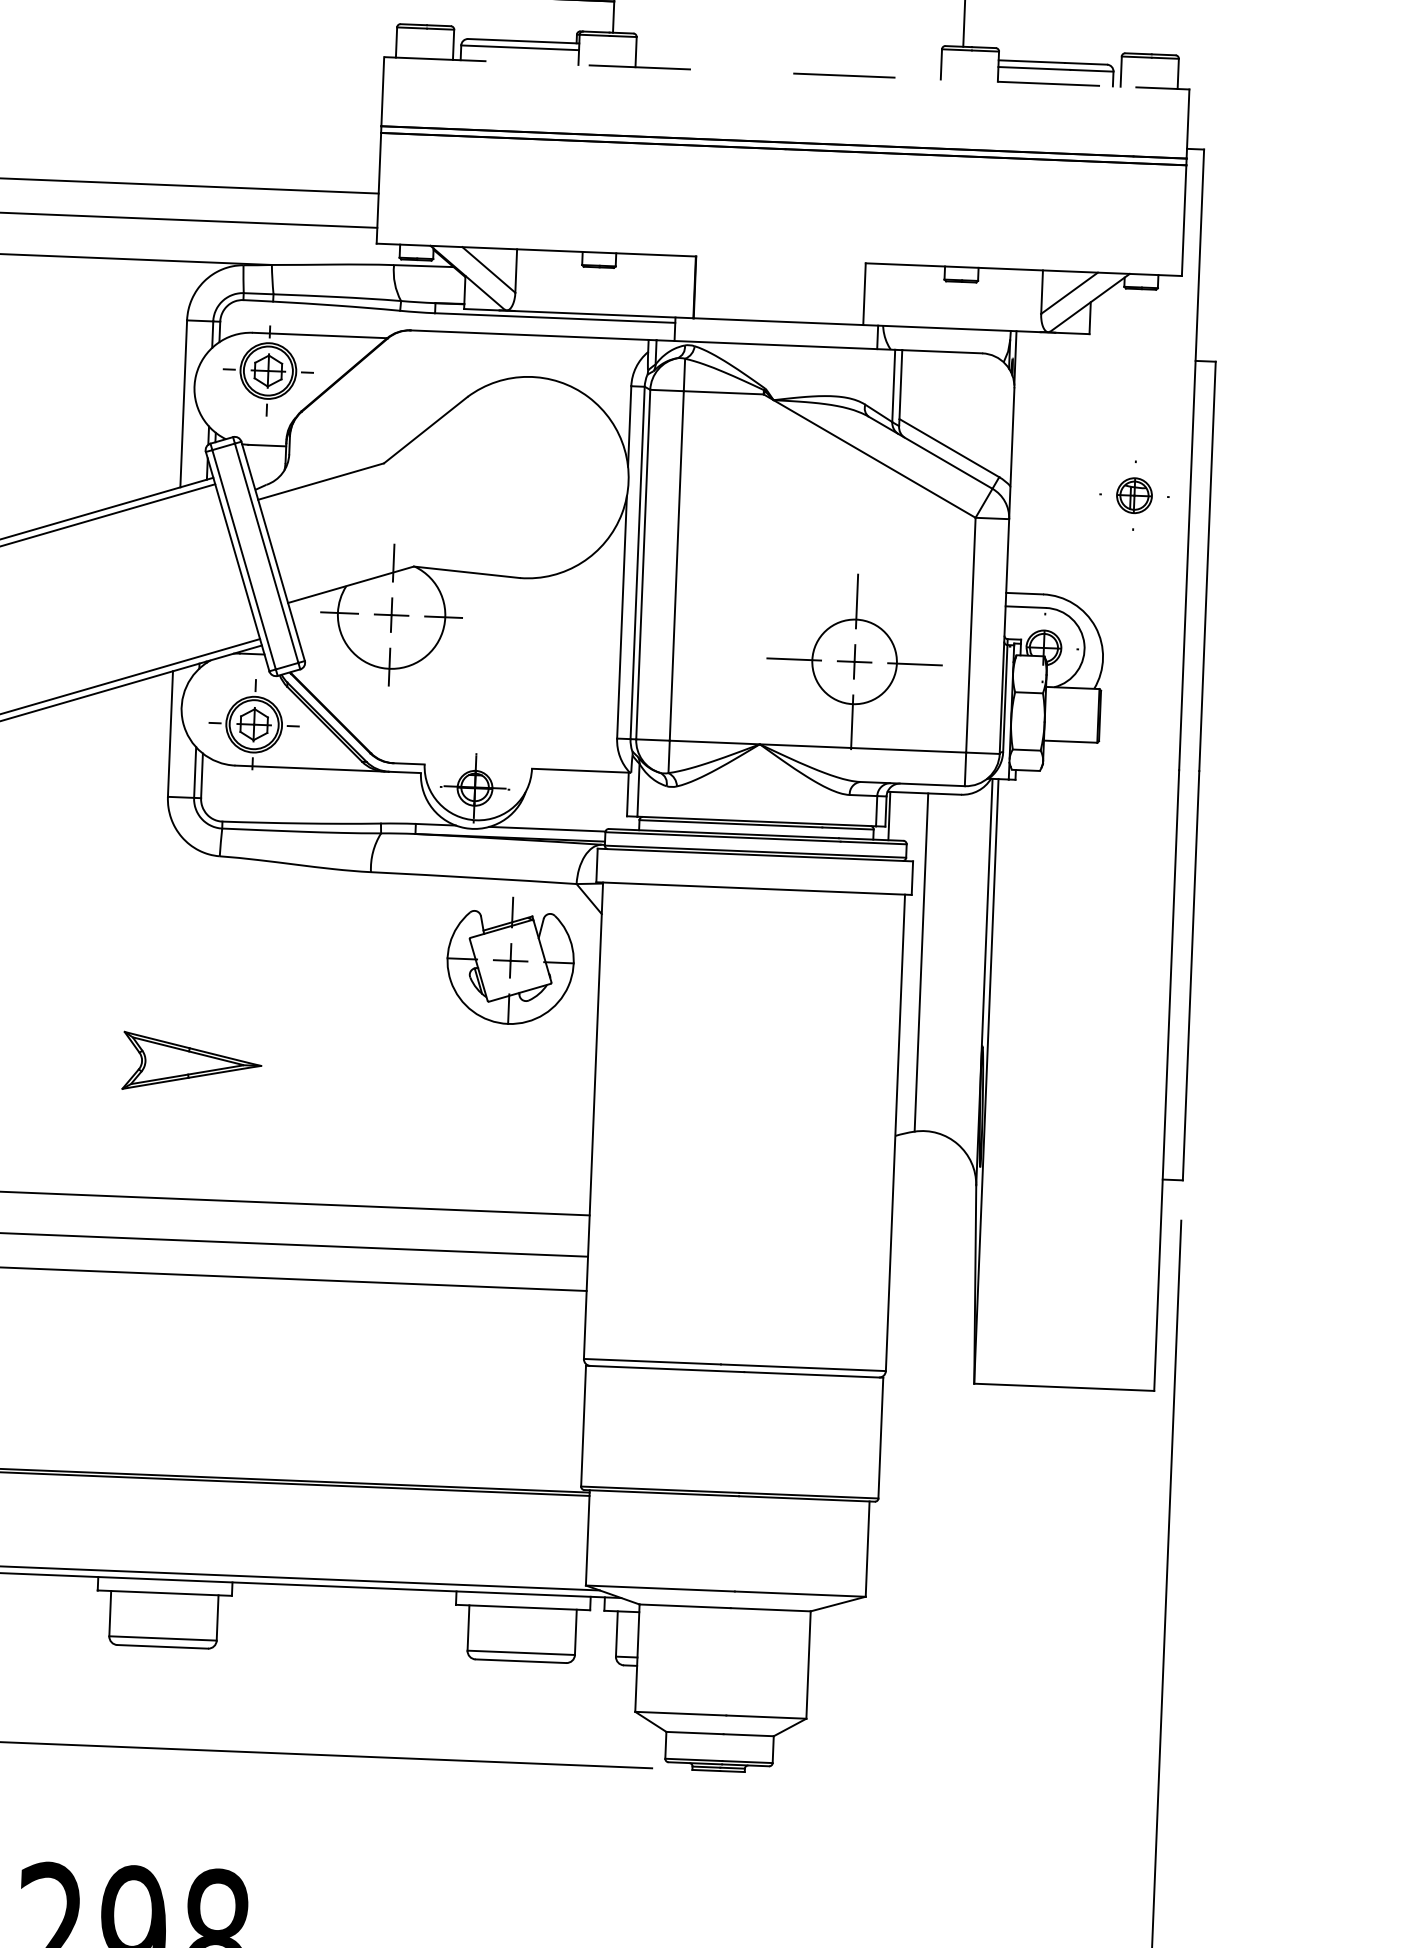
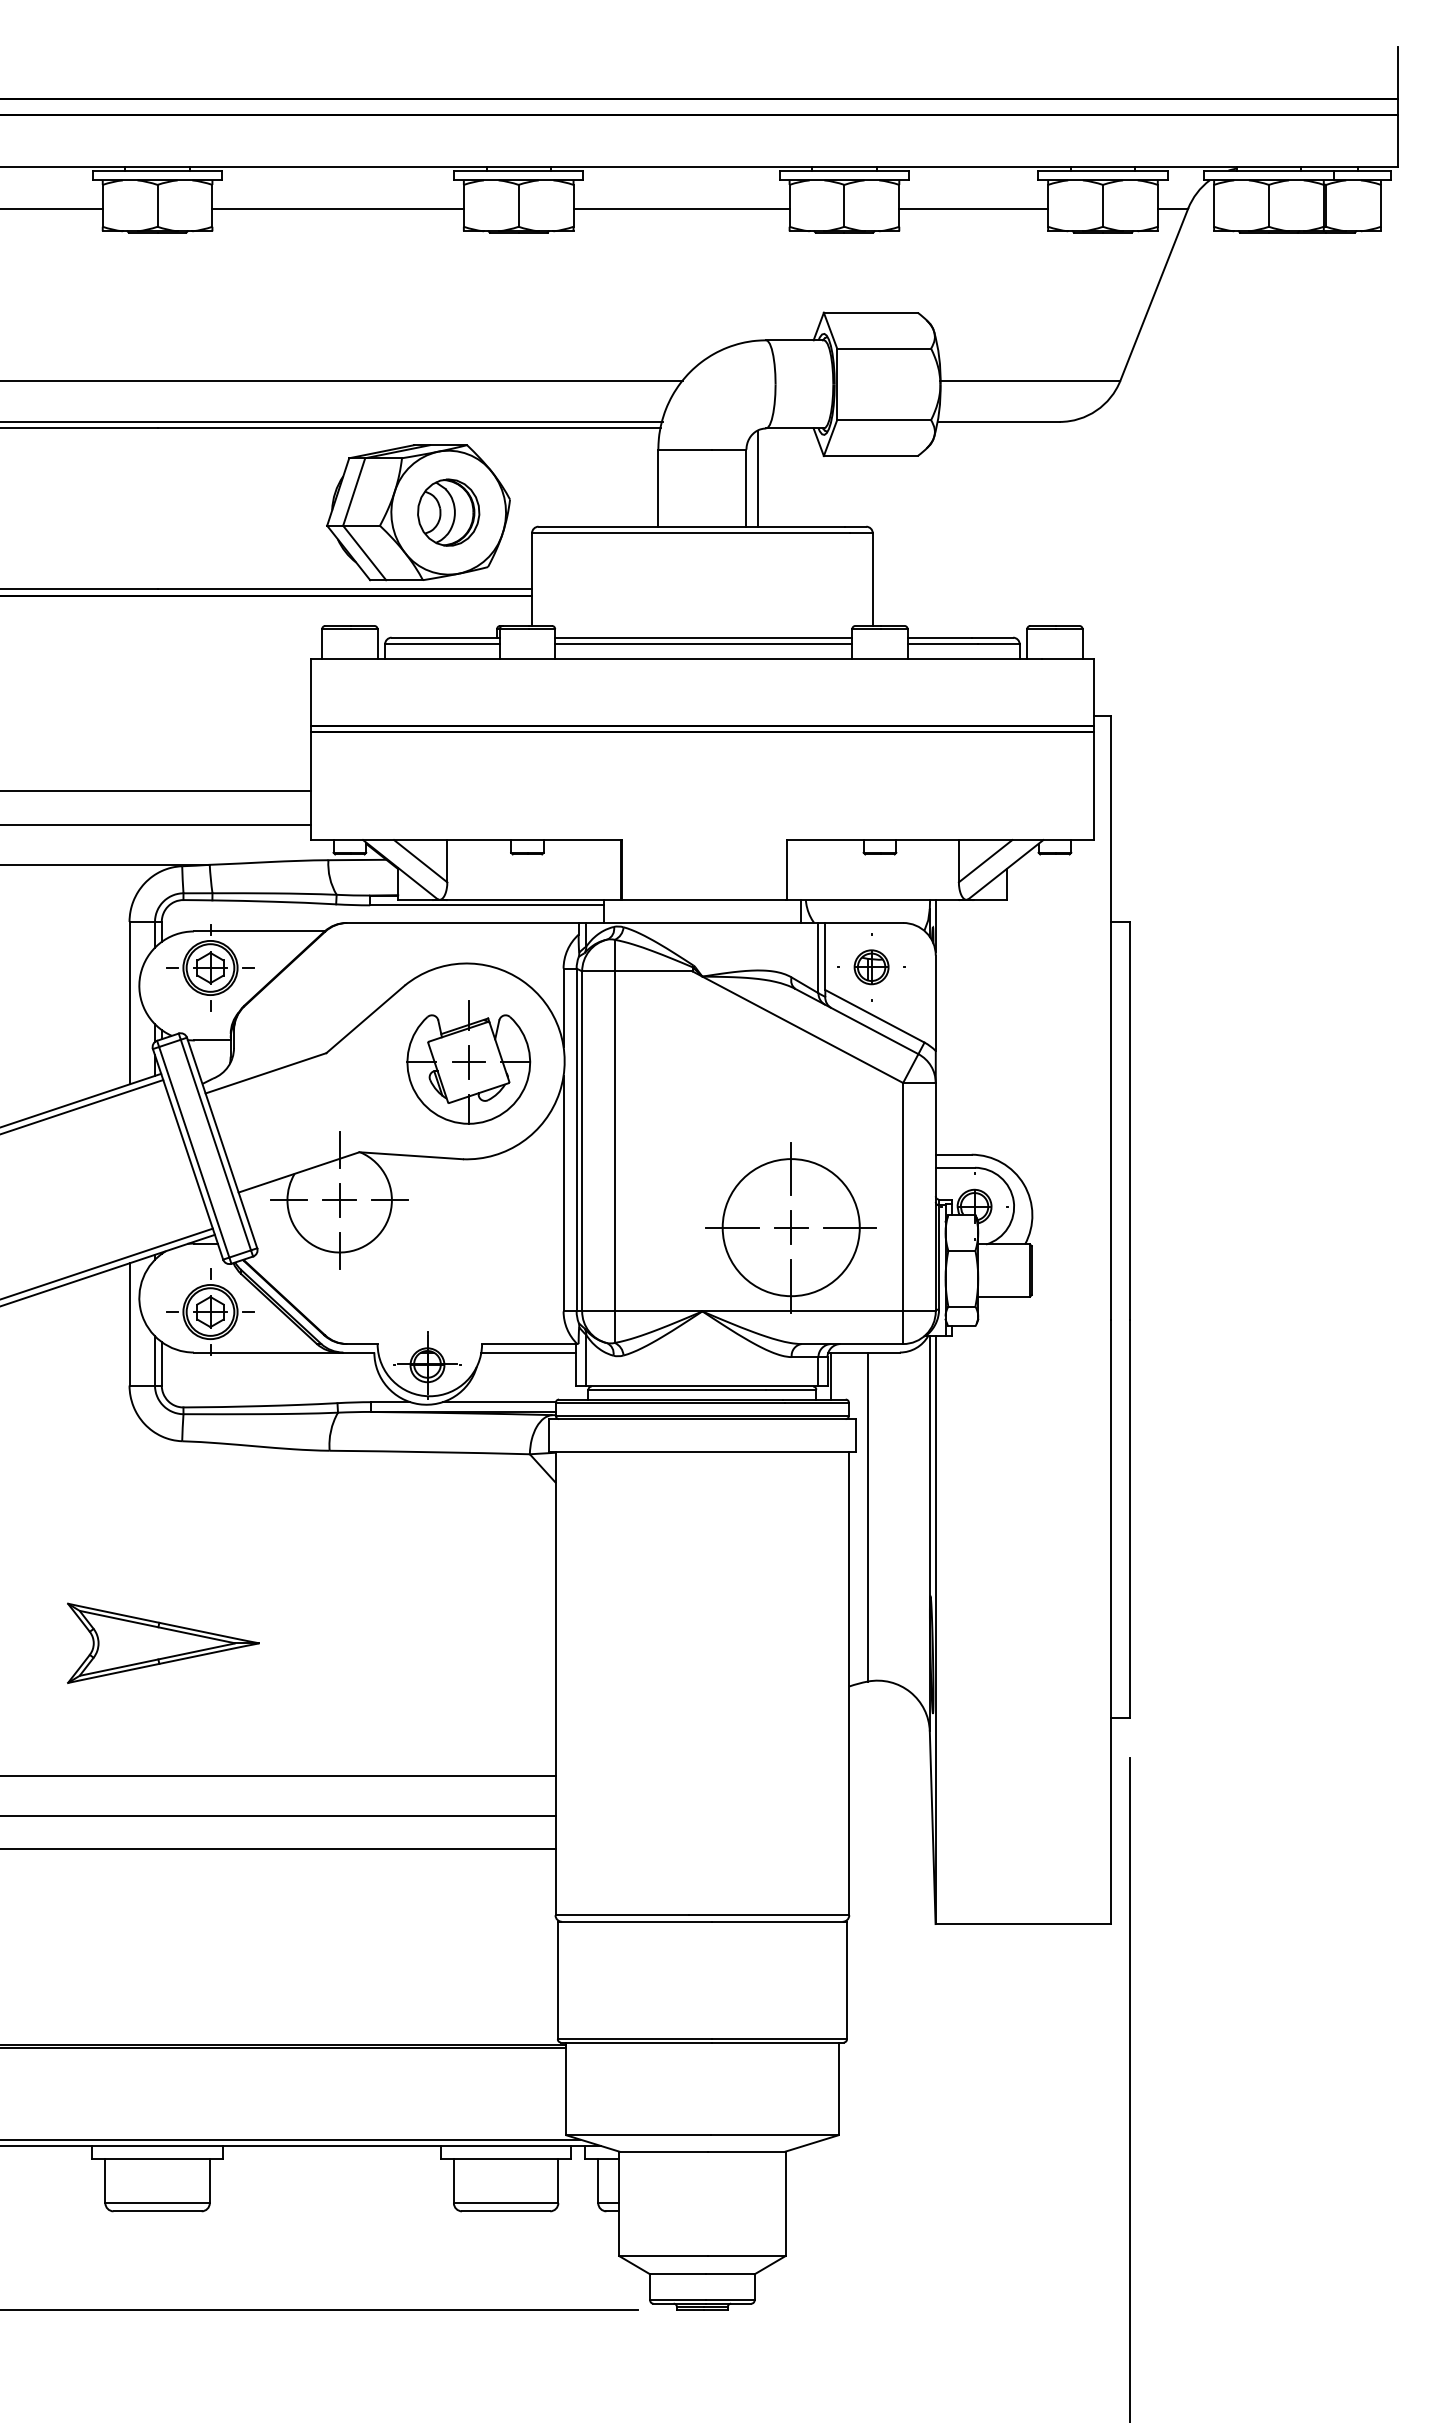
line: (788, 51) -> (703, 637), added
line: (788, 58) -> (703, 644), added
line: (760, 72) -> (676, 658), dashed -> solid
part: (1134, 495) -> (871, 967), moved
circle: (853, 661) -> (790, 1227), size x1.67
line: (579, 779) -> (528, 1352), added
part: (510, 960) -> (468, 1062), moved
part: (192, 1062) -> (163, 1642), size x1.43

